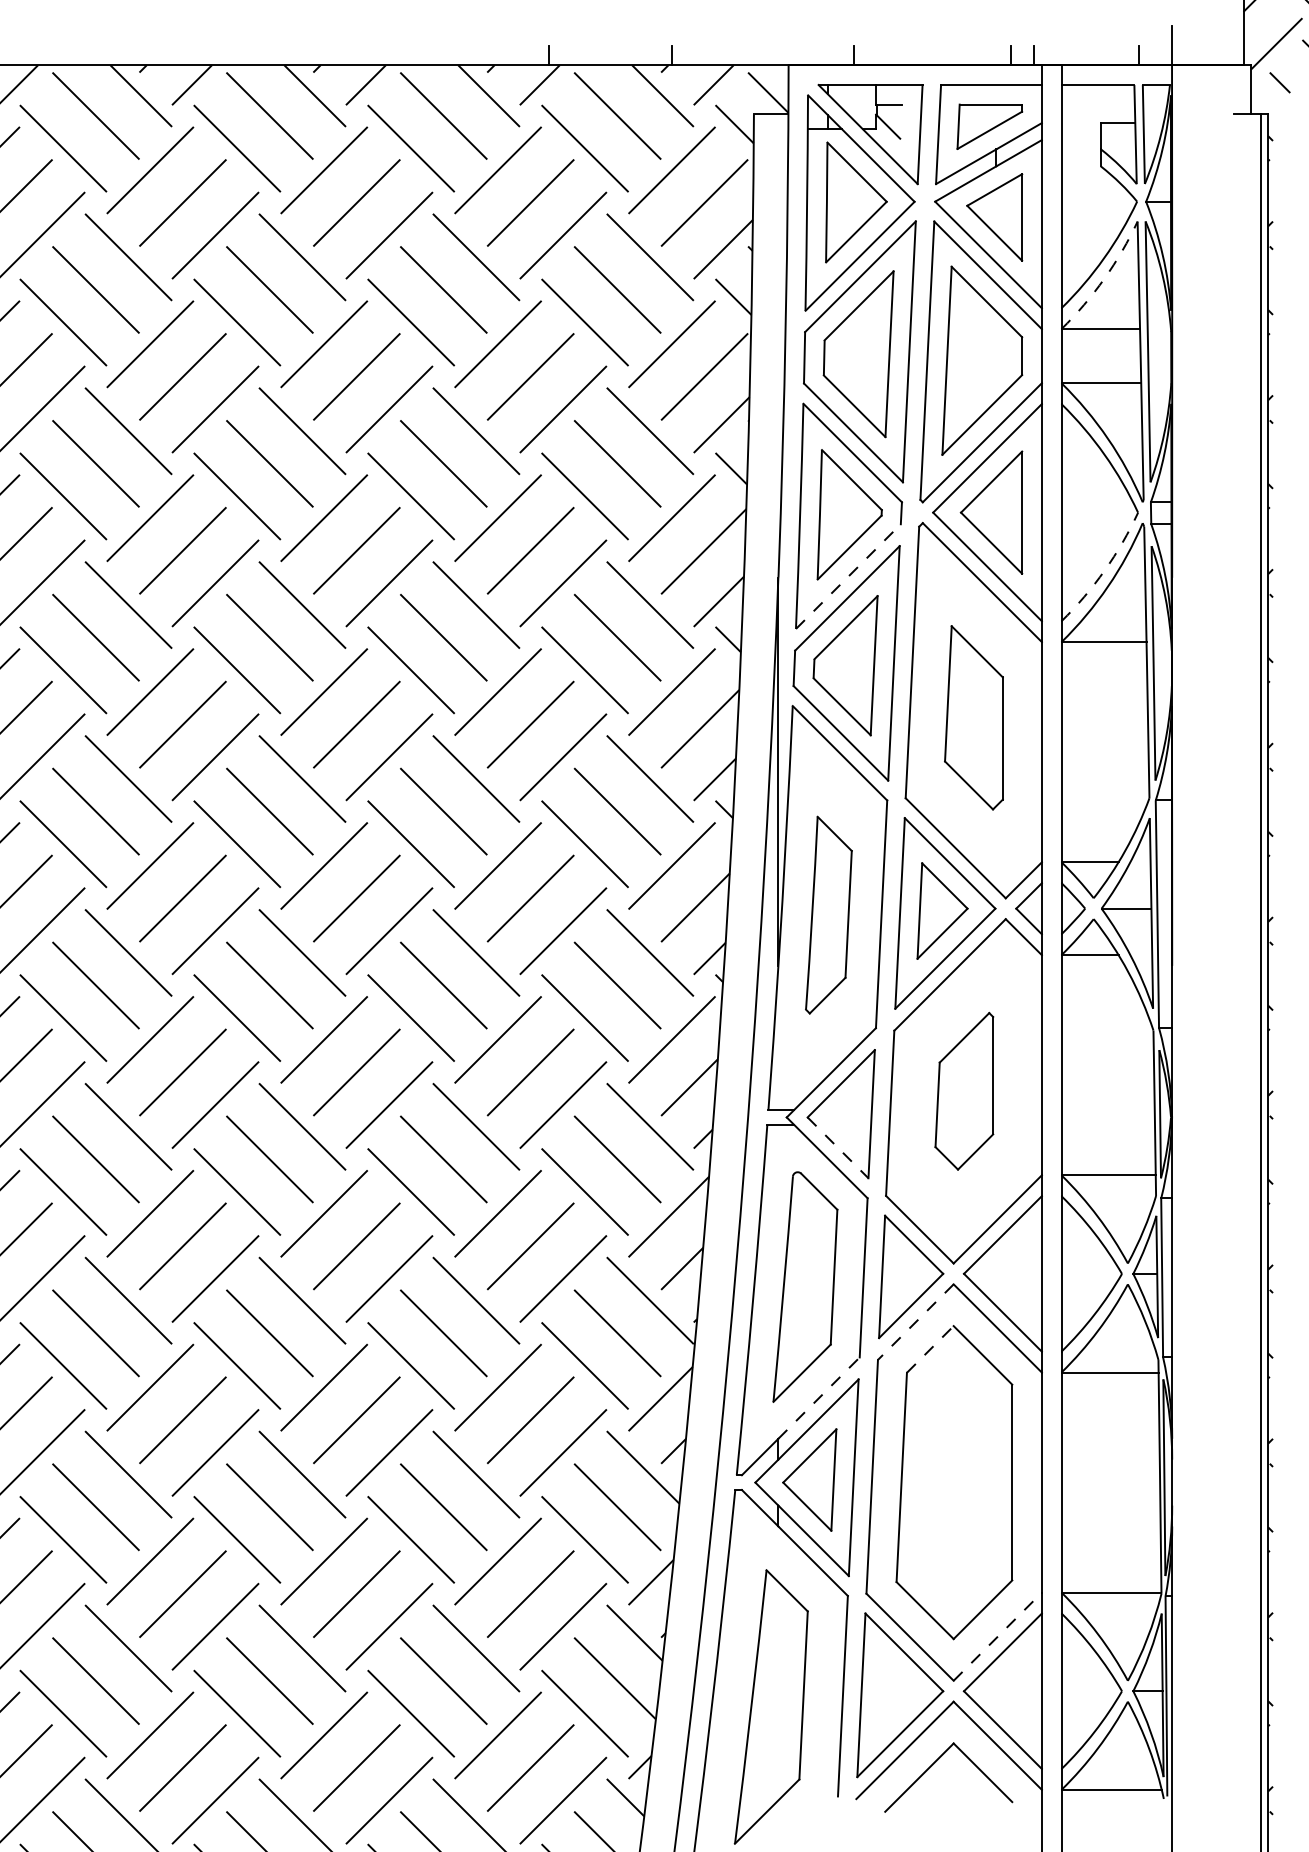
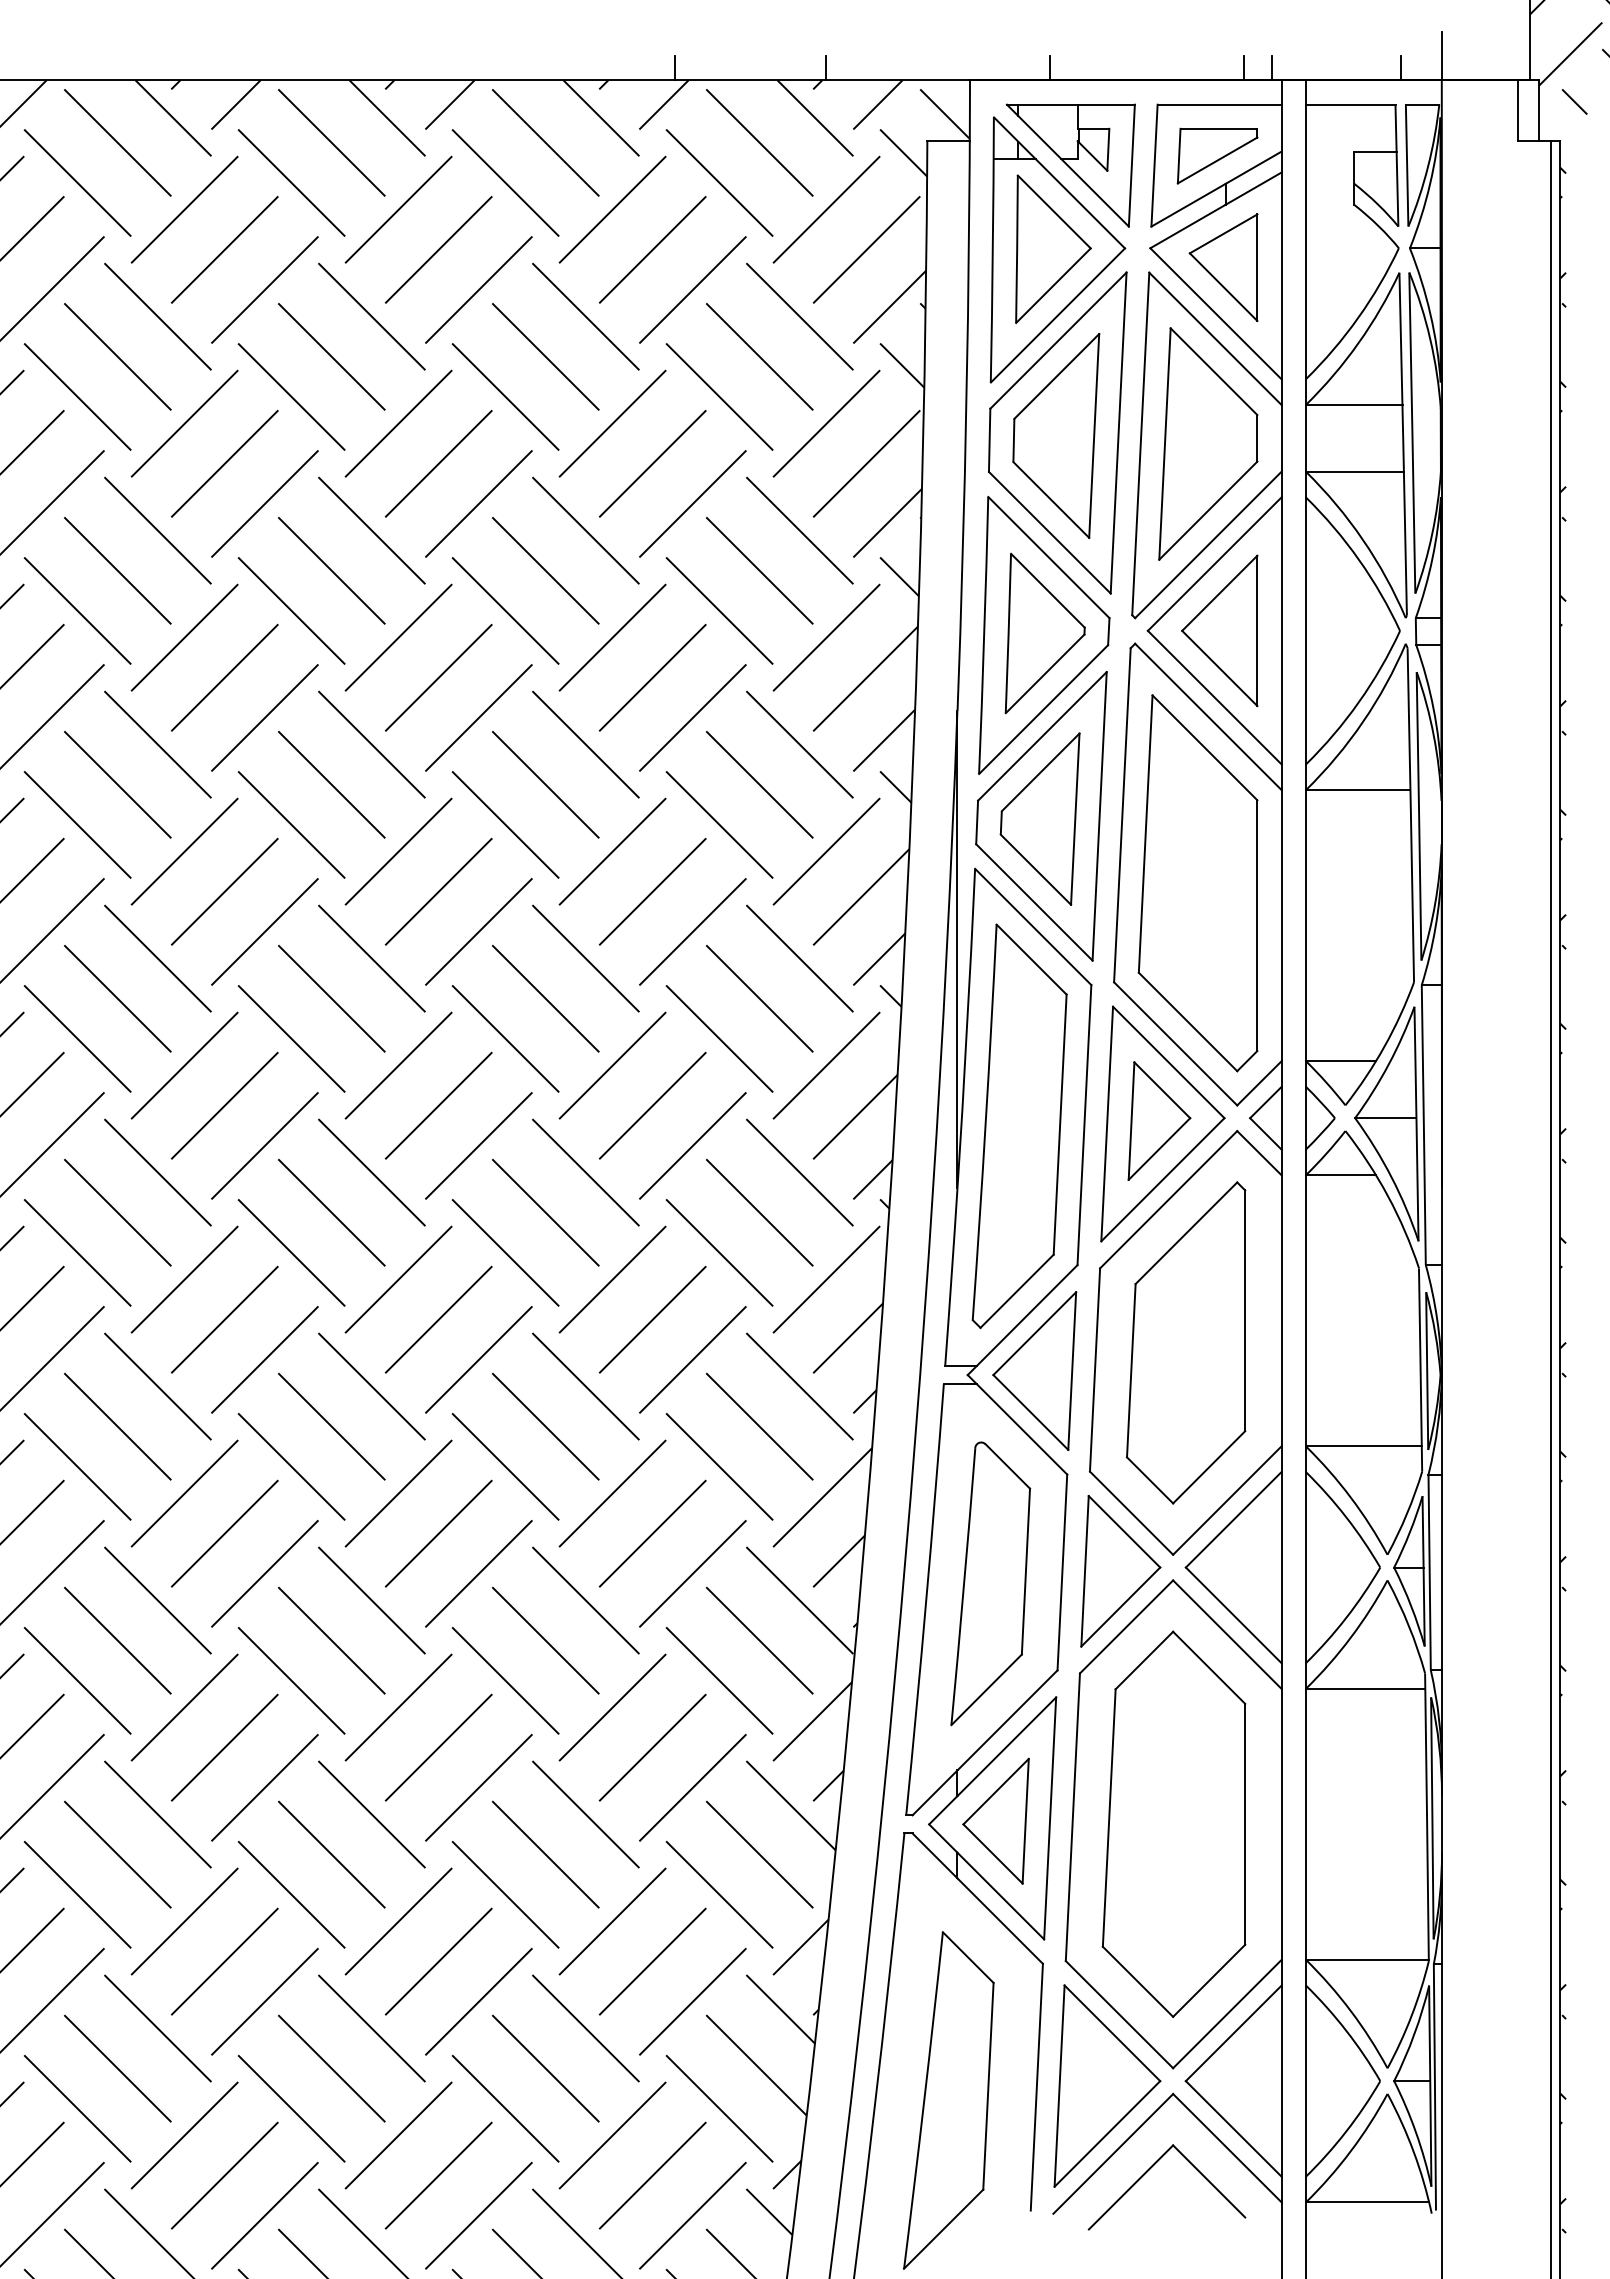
line: (1233, 89) -> (1517, 110), added
line: (901, 121) -> (1108, 149), added
arc: (1104, 279) -> (1358, 343), dashed -> solid
arc: (1105, 570) -> (1359, 702), dashed -> solid
line: (848, 576) -> (1043, 709), dashed -> solid
part: (973, 717) -> (1197, 883), size x1.67
part: (828, 914) -> (1019, 1125), size x1.67
part: (964, 1090) -> (1186, 1342), size x1.67
line: (837, 1147) -> (1030, 1412), dashed -> solid
line: (915, 1321) -> (1126, 1626), dashed -> solid
line: (930, 1349) -> (1144, 1660), dashed -> solid
line: (819, 1398) -> (1007, 1720), dashed -> solid
line: (997, 1637) -> (1227, 2014), dashed -> solid

